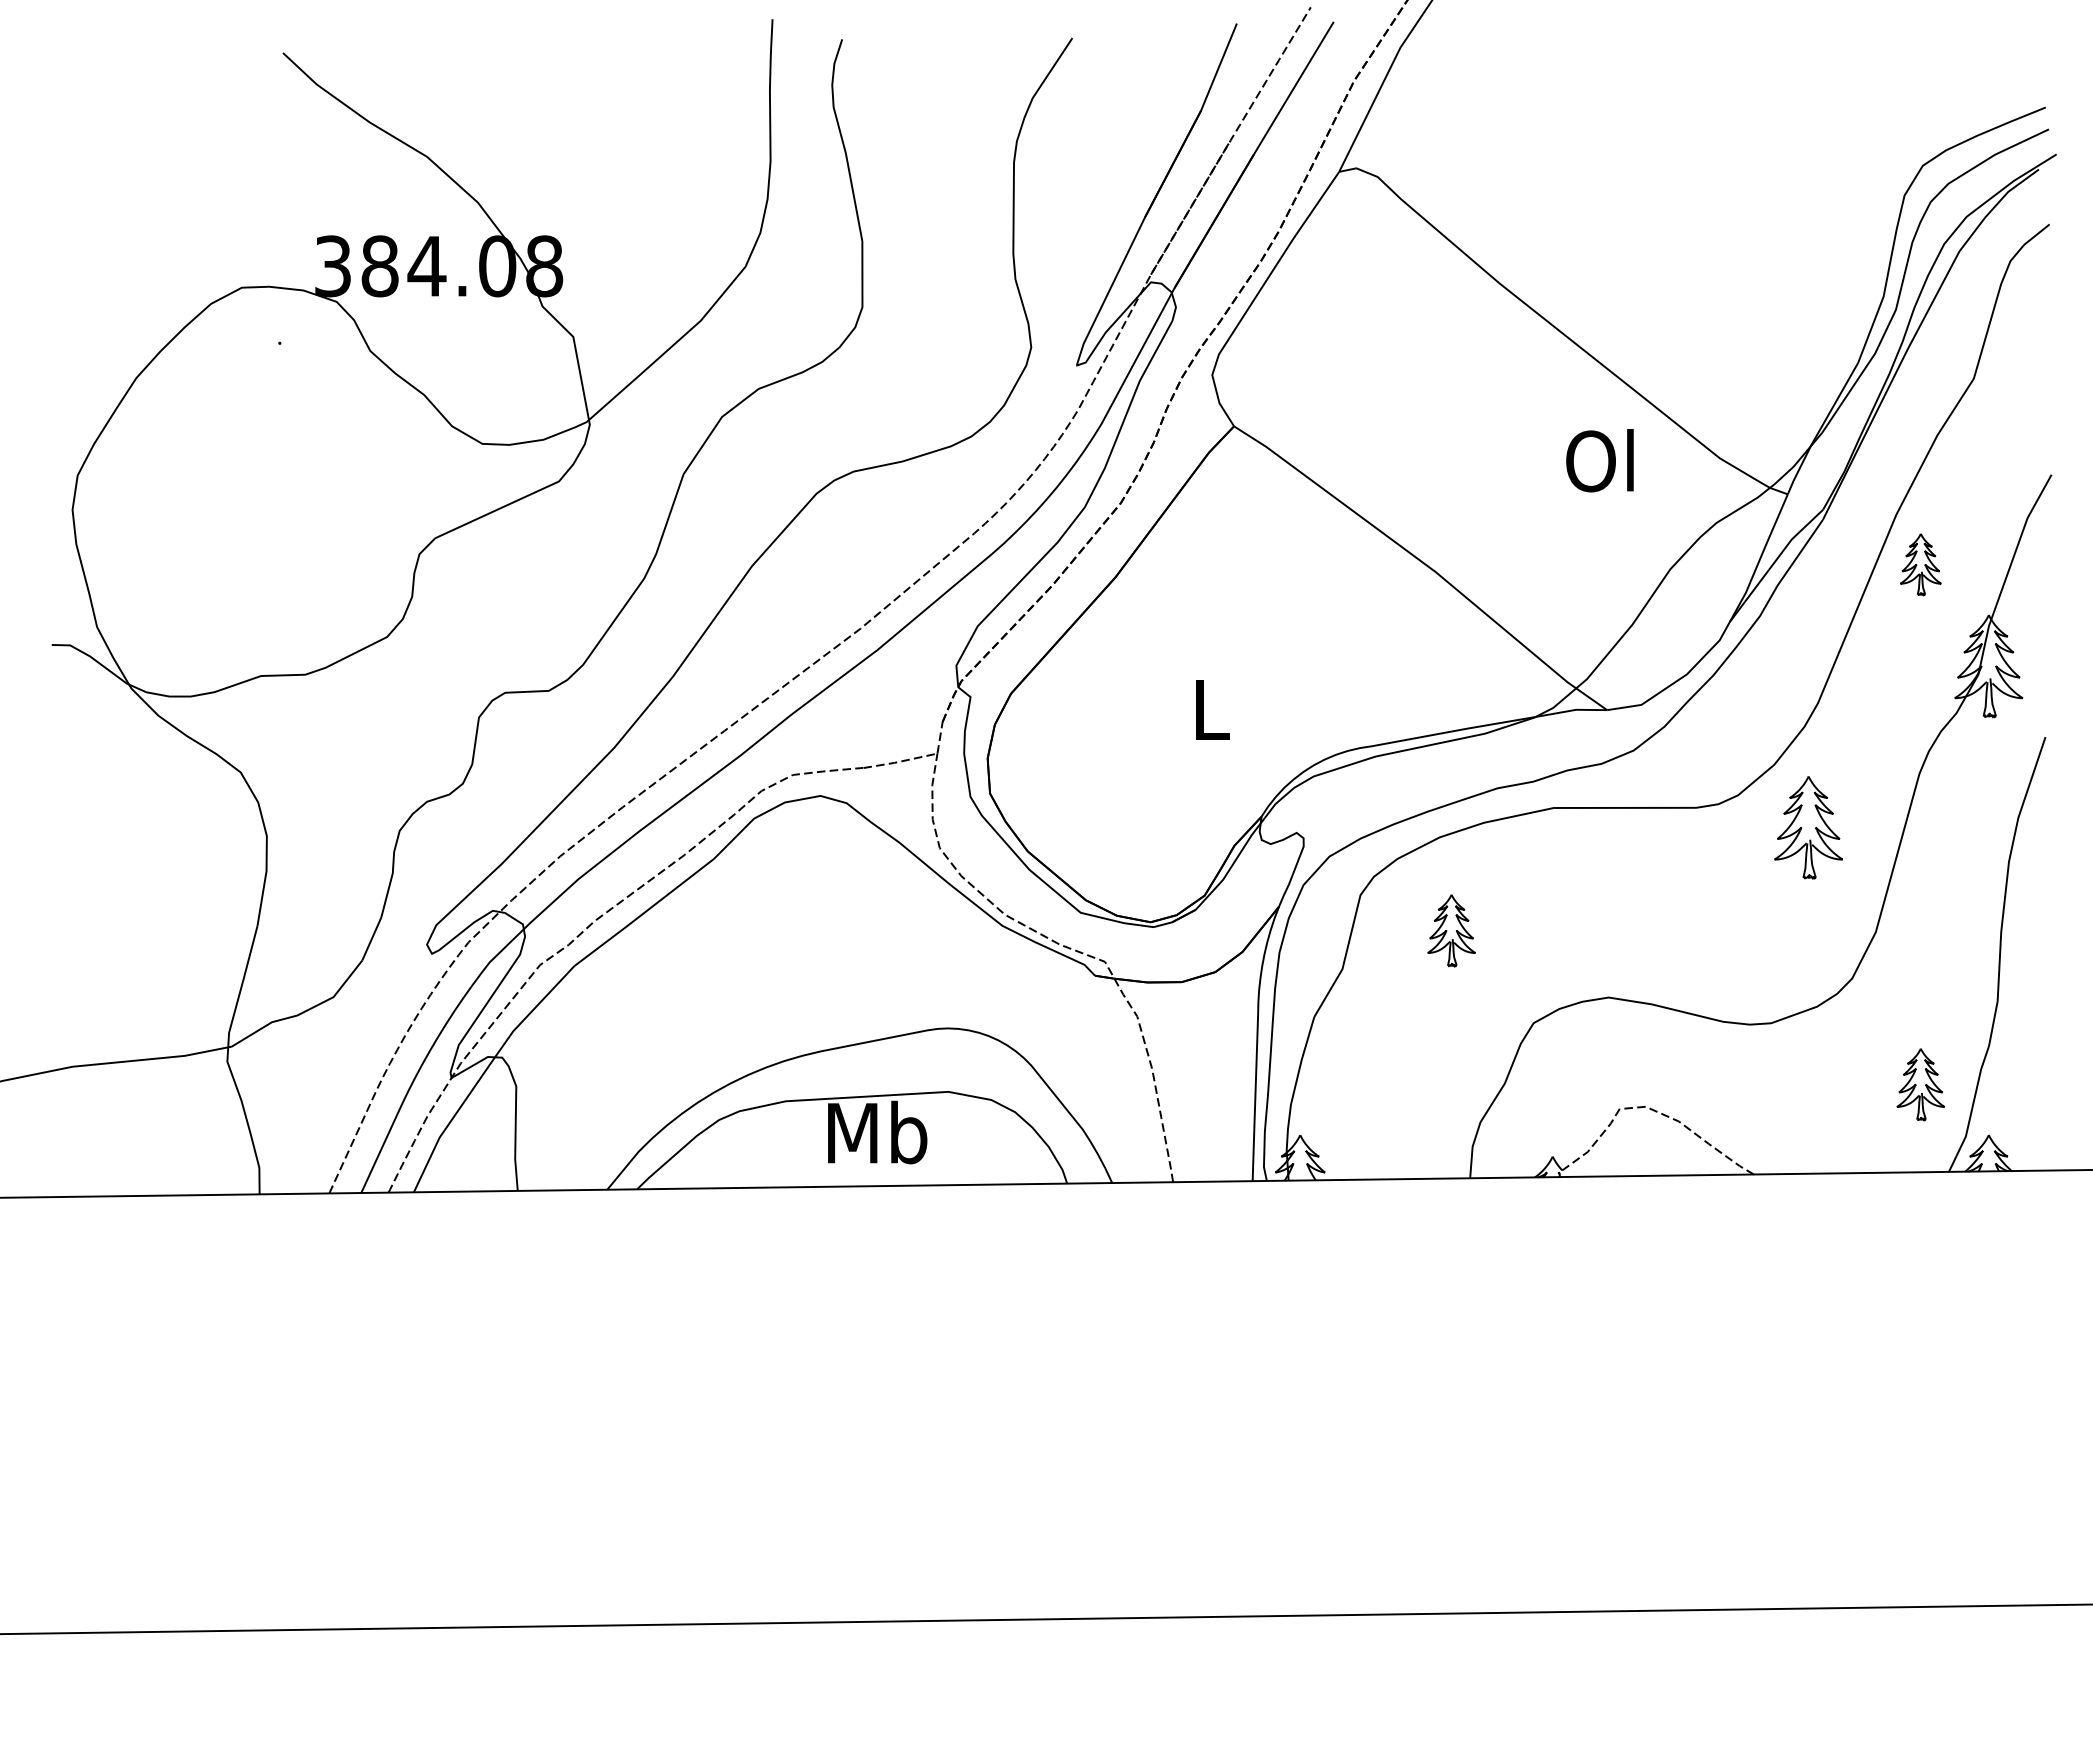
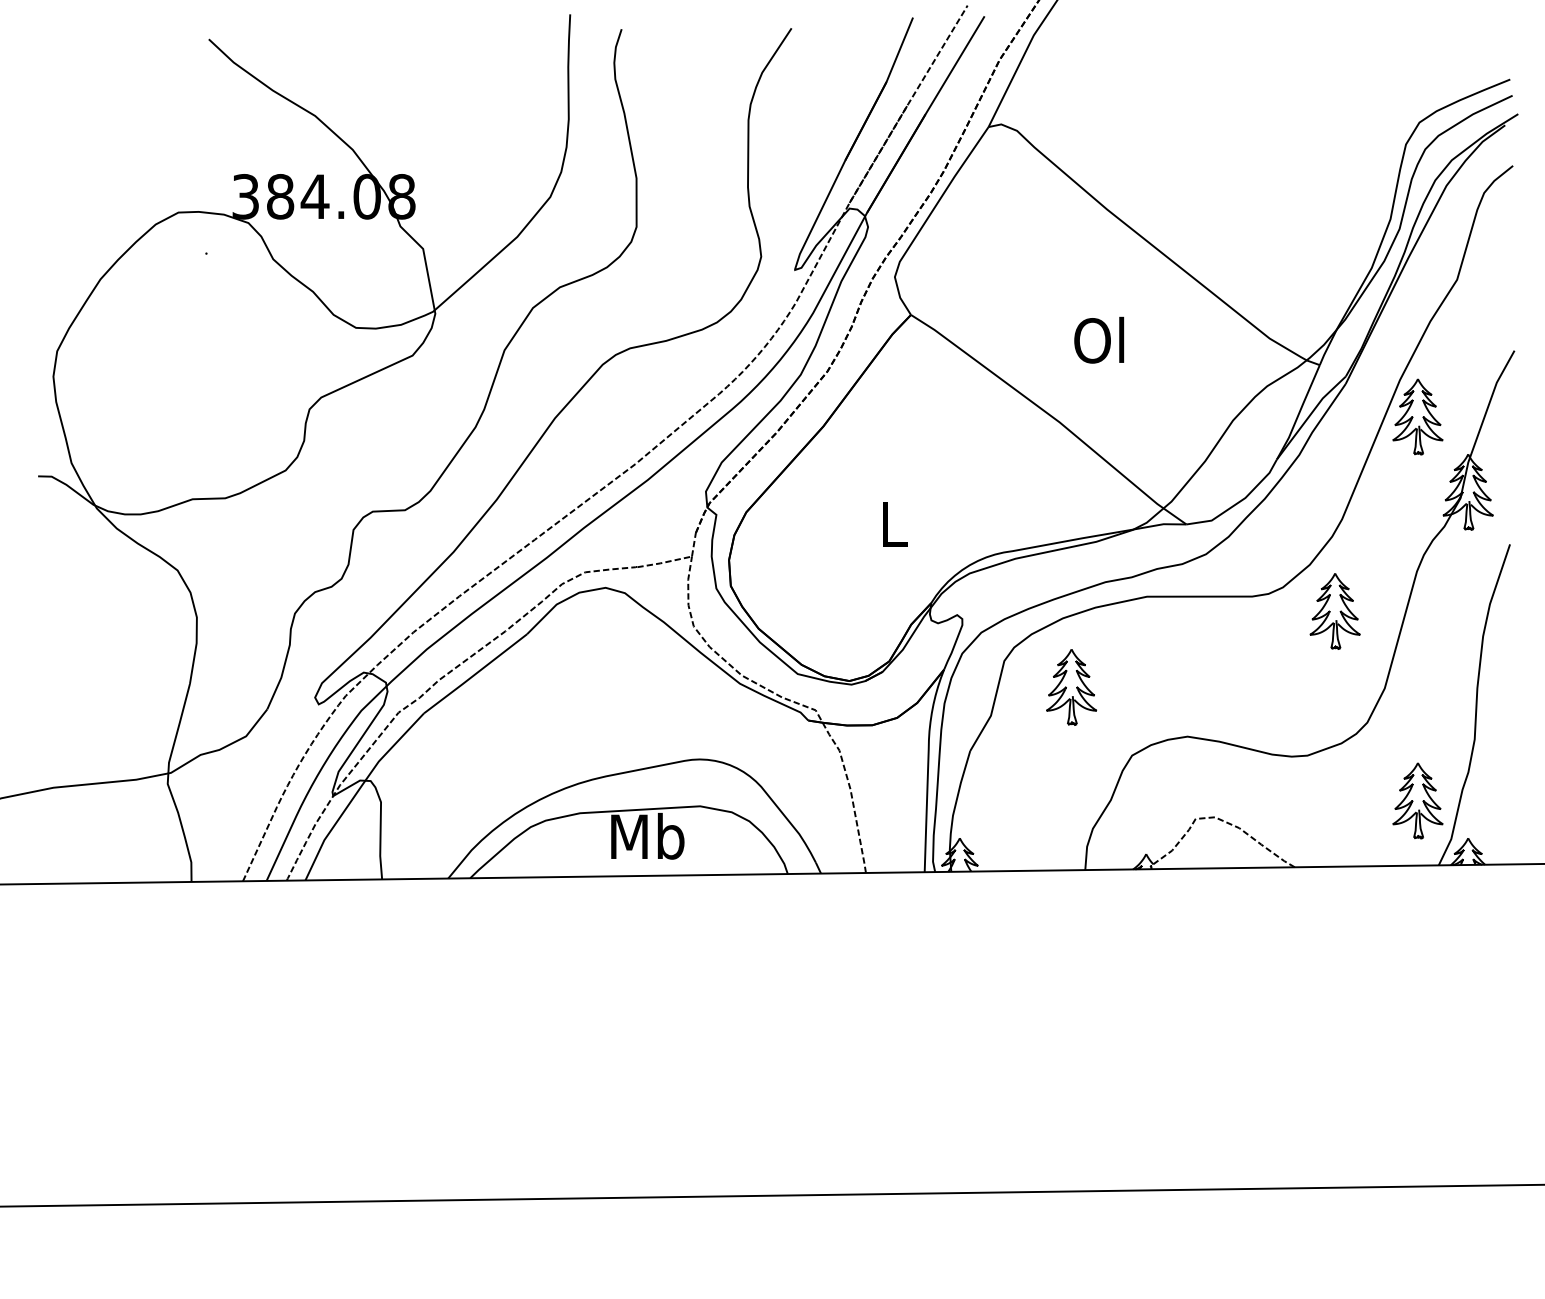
text: (1599, 460) -> (1098, 340), moved
part: (1920, 564) -> (1417, 416), size x1.67
part: (1451, 930) -> (1071, 687), size x1.43
part: (1920, 1084) -> (1417, 800), size x1.43

